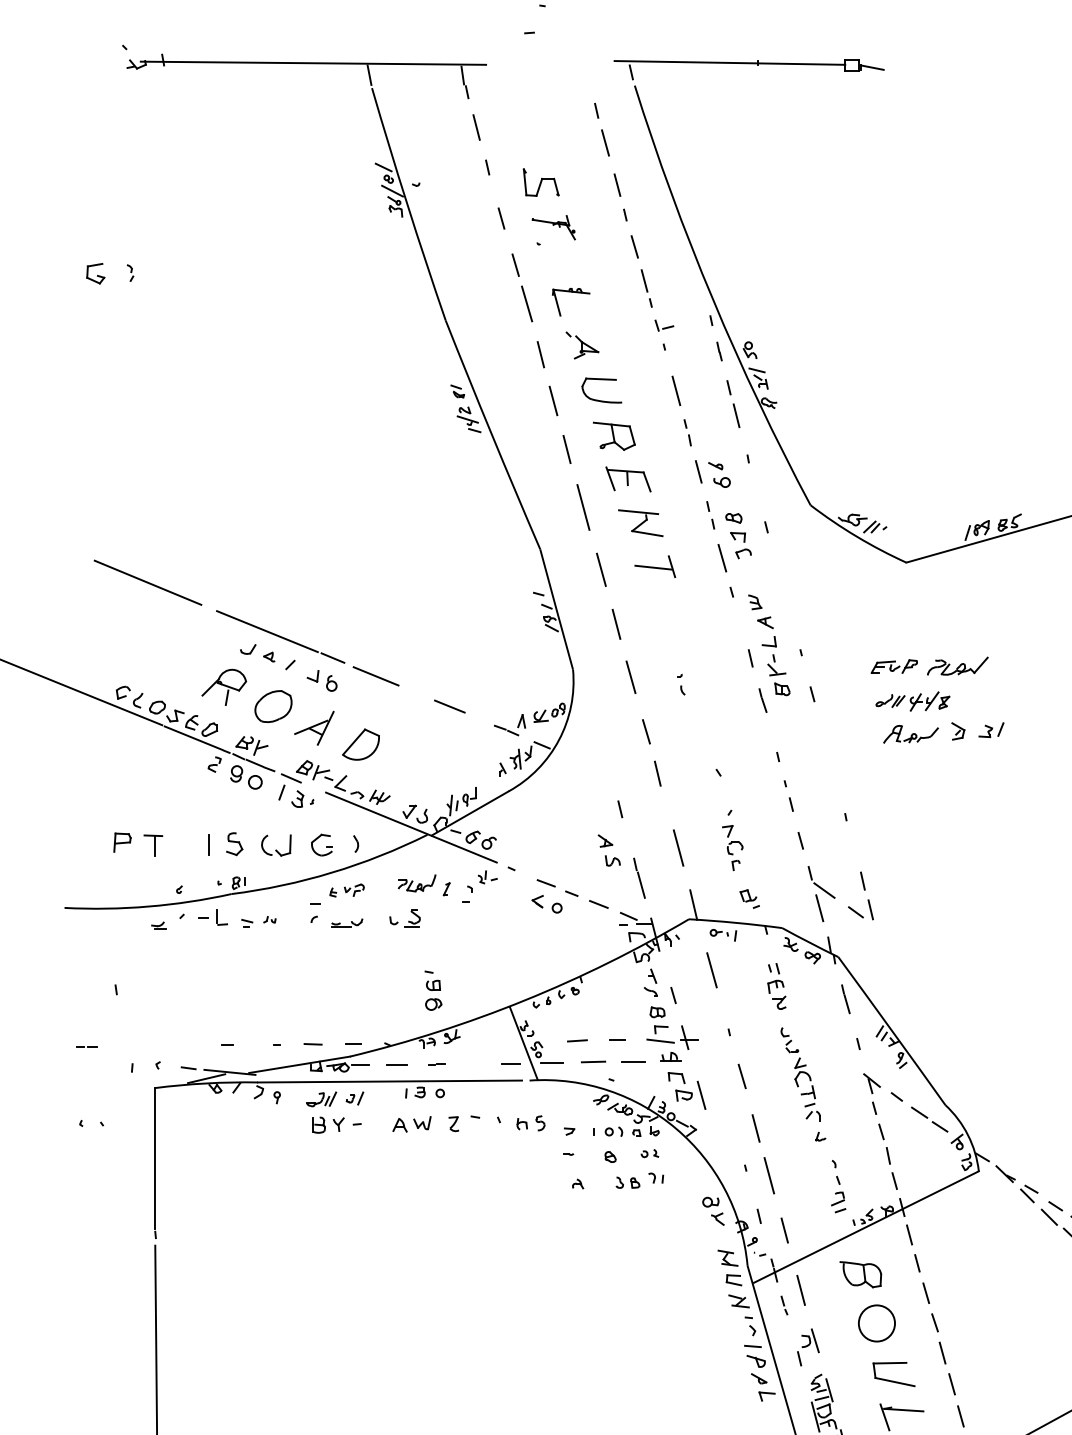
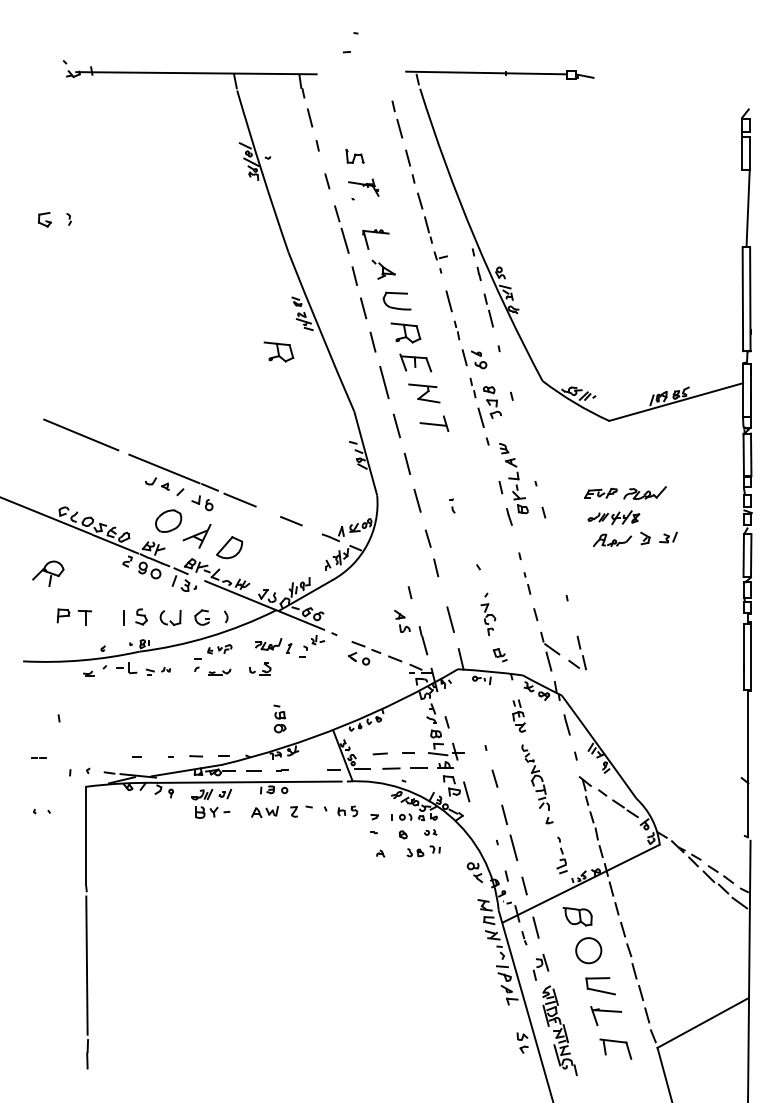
part: (540, 182) -> (354, 156), size x0.7
part: (431, 462) -> (278, 351), added
part: (224, 686) -> (48, 573), moved
line: (711, 969) -> (473, 704), removed

